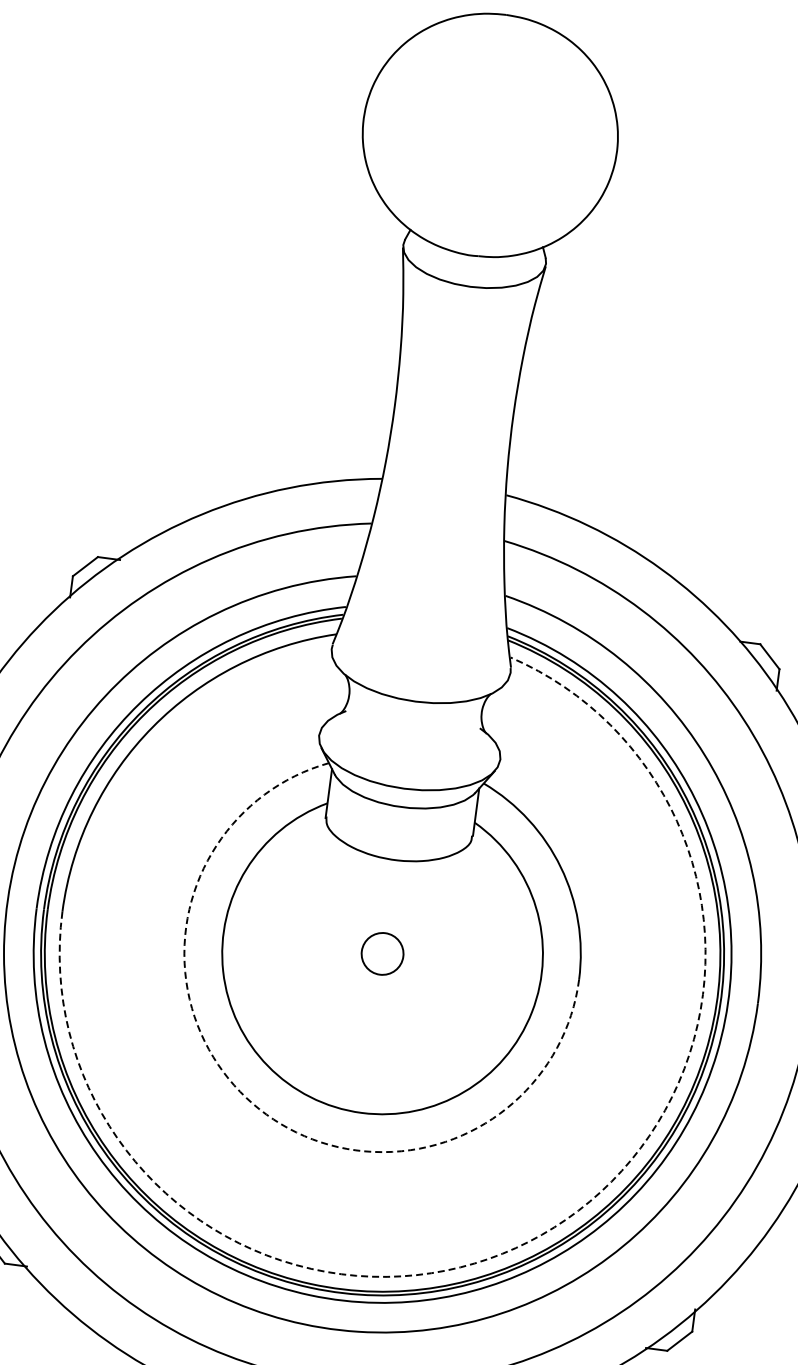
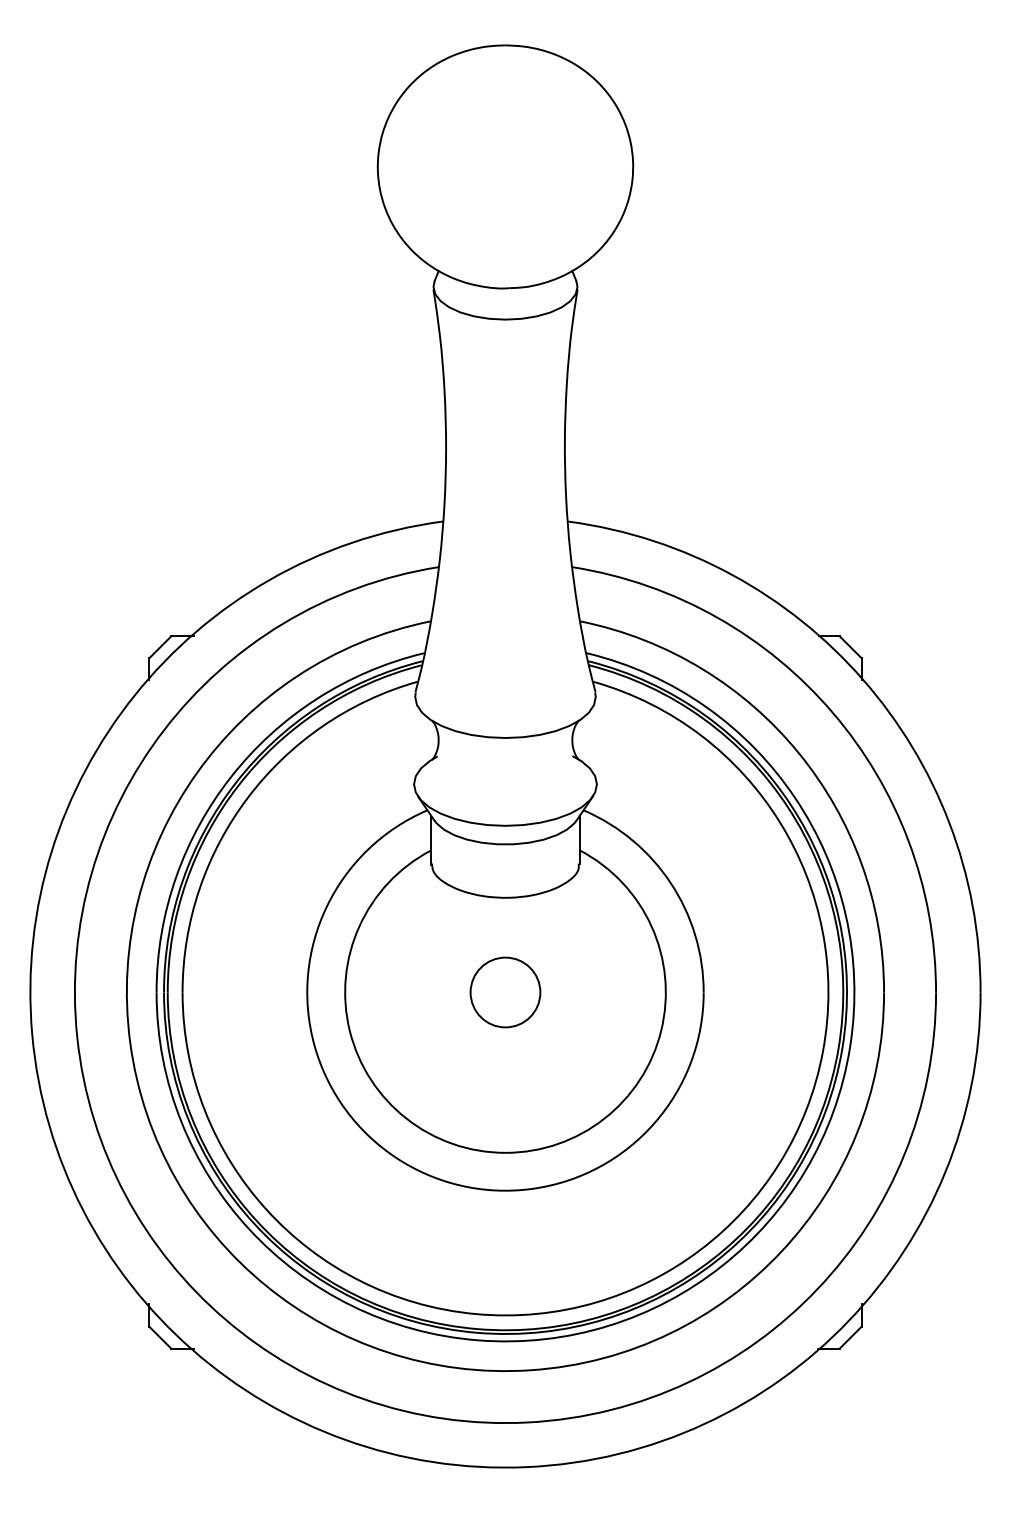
circle: (382, 953) -> (505, 992), size x1.67
arc: (252, 1103) -> (396, 1157), dashed -> solid
arc: (542, 1235) -> (700, 1250), dashed -> solid

